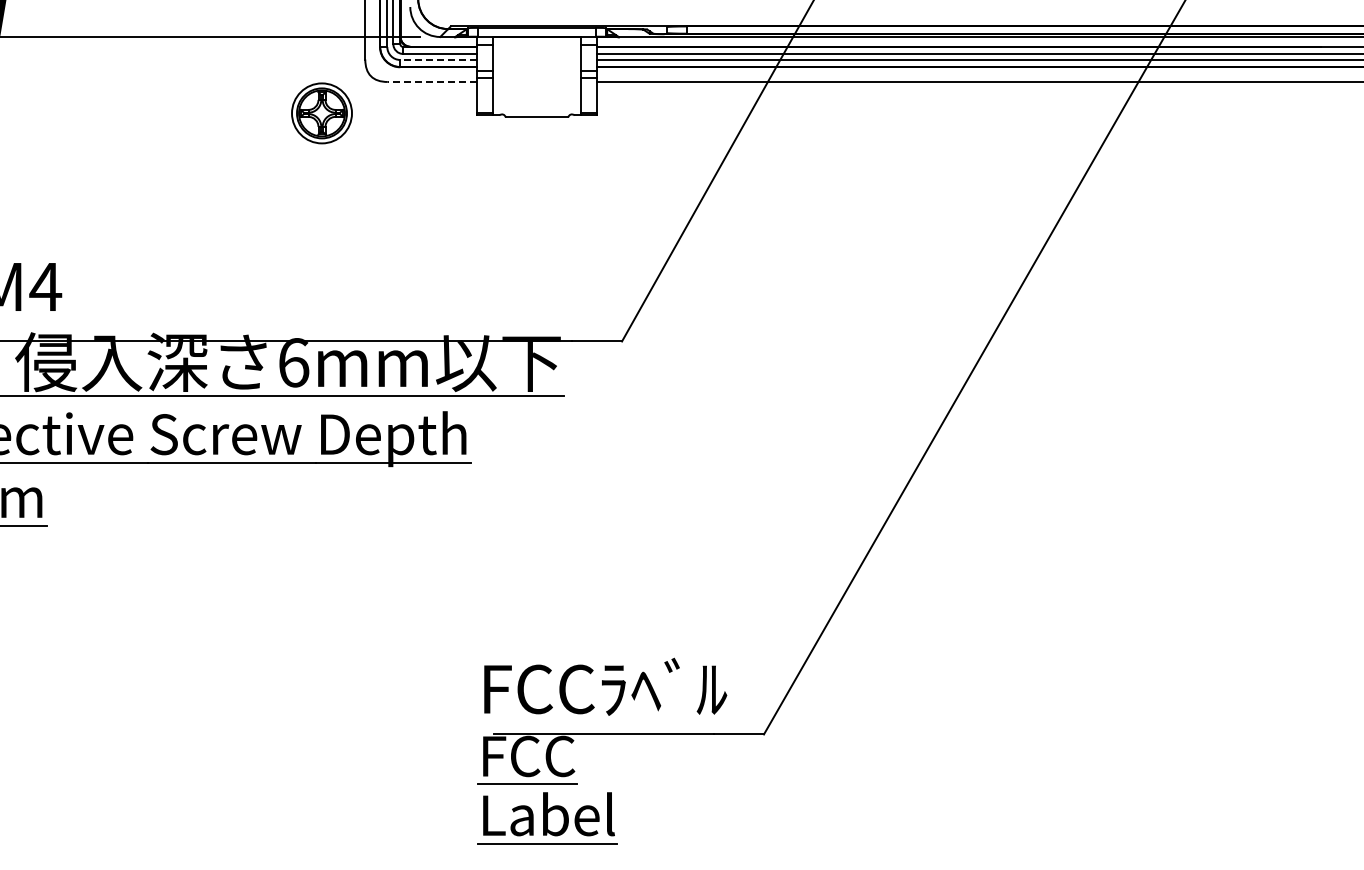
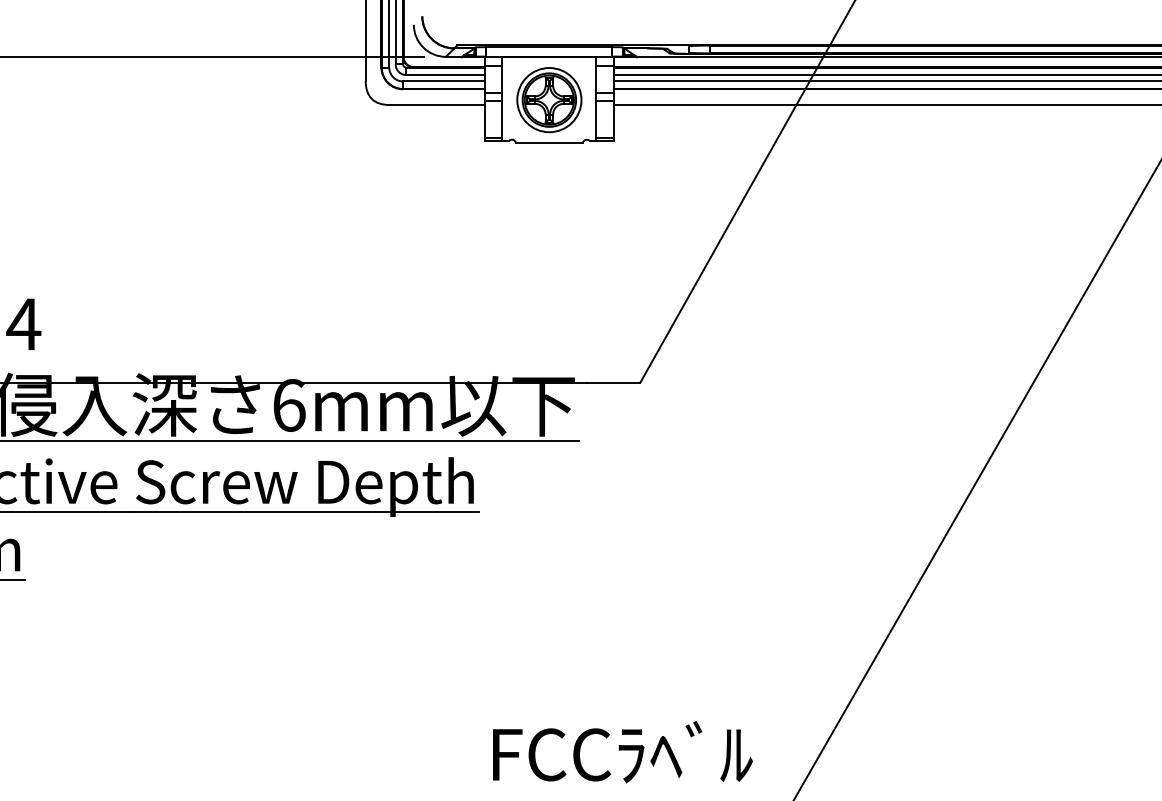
line: (438, 59) -> (444, 80), dashed -> solid
line: (432, 81) -> (437, 104), dashed -> solid
part: (321, 113) -> (548, 100), moved

